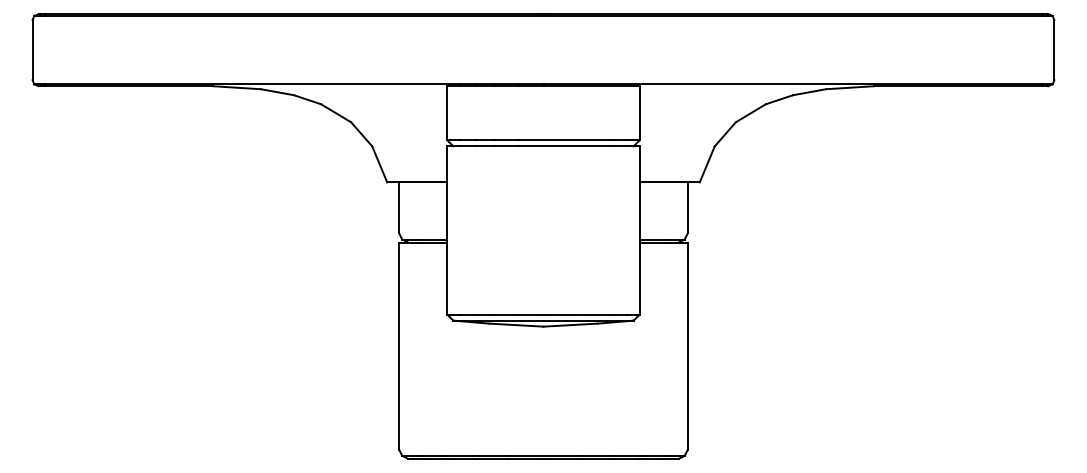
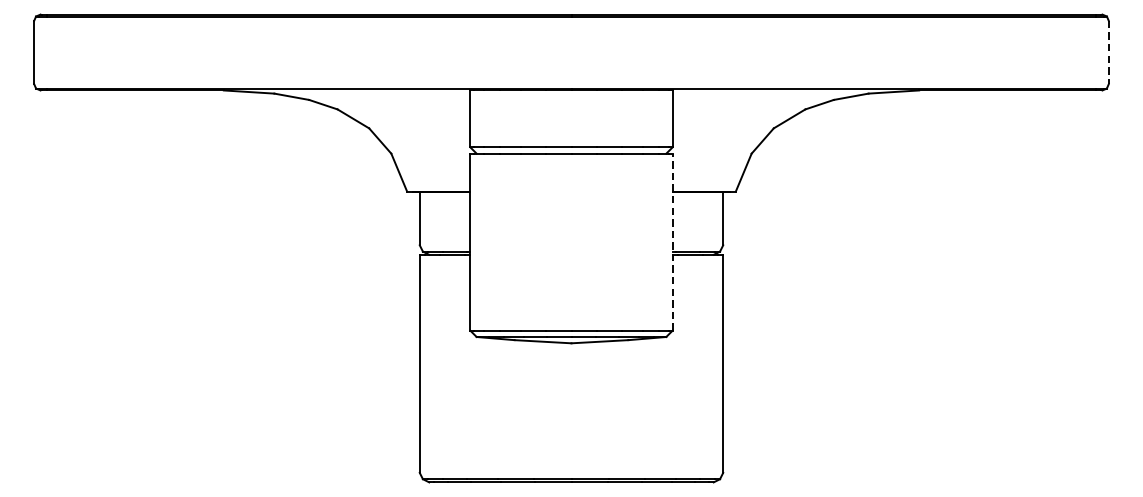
line: (1054, 50) -> (1108, 52), solid -> dashed
line: (639, 229) -> (672, 241), solid -> dashed

